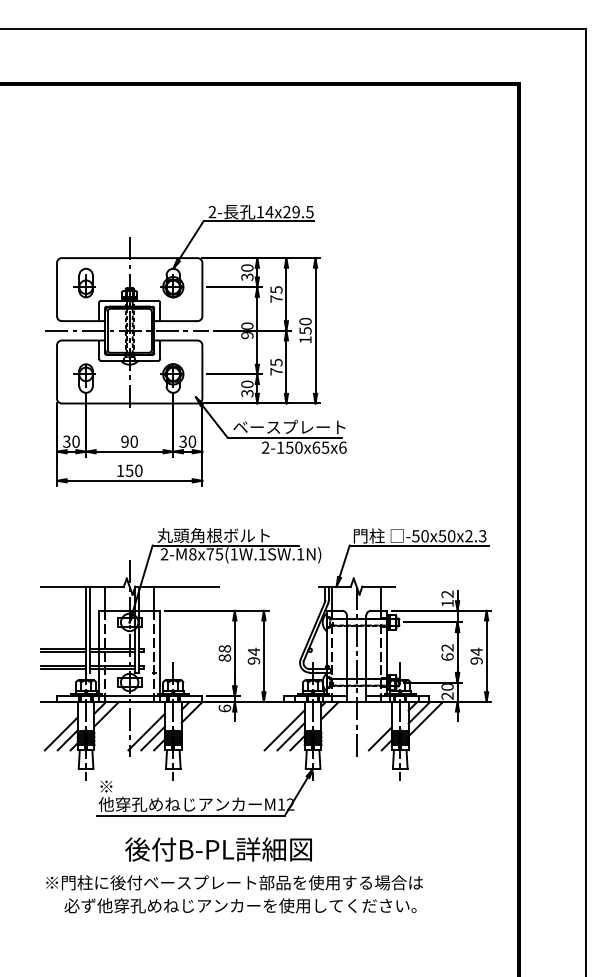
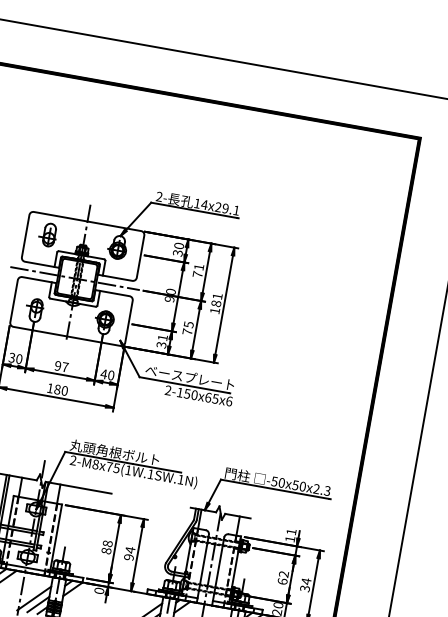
text: (309, 212) -> (236, 210), 14x29.5 -> 14x29.1
text: (276, 289) -> (199, 266), 75 -> 71
text: (305, 325) -> (217, 299), 150 -> 181
text: (247, 384) -> (162, 337), 30 -> 31
text: (133, 441) -> (64, 367), 90 -> 97
text: (183, 441) -> (104, 374), 30 -> 40
text: (129, 470) -> (57, 389), 150 -> 180
text: (447, 594) -> (291, 532), 12 -> 11
text: (476, 660) -> (305, 588), 94 -> 34
text: (224, 708) -> (99, 590), 6 -> 0

